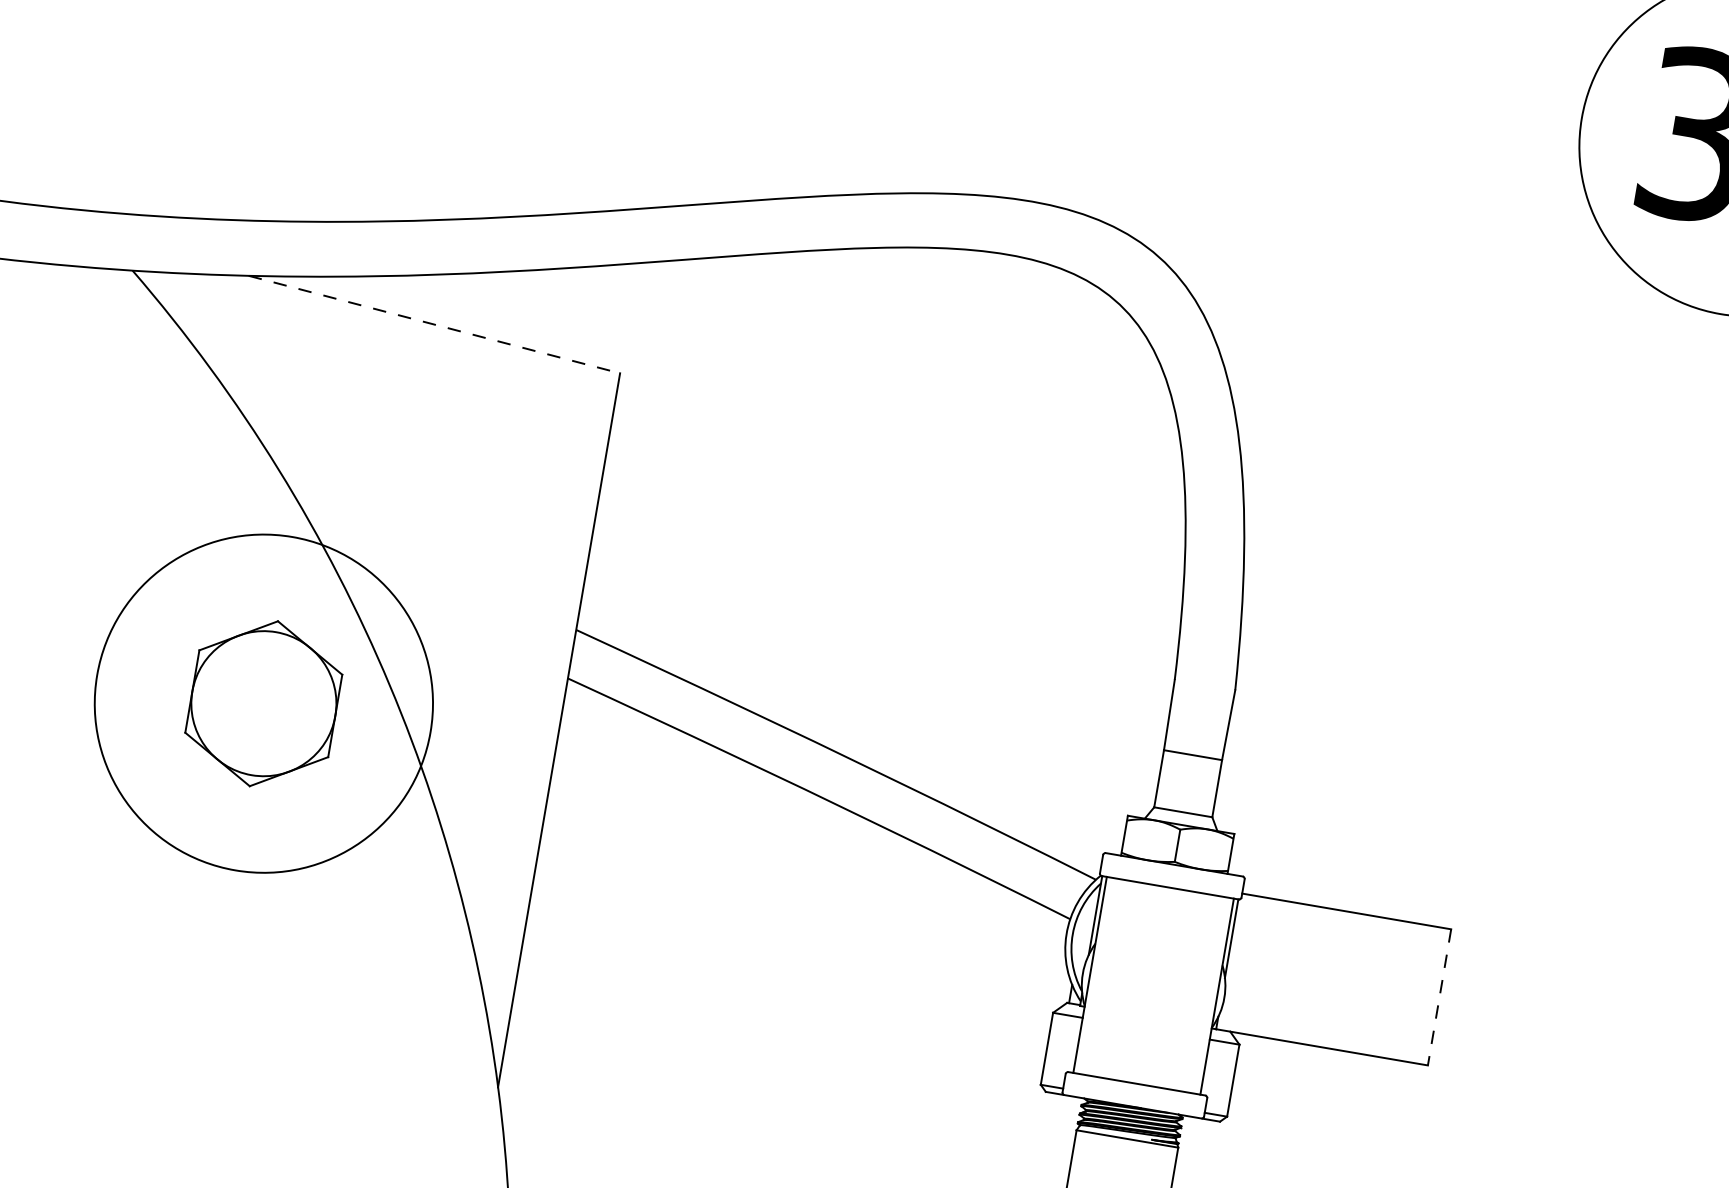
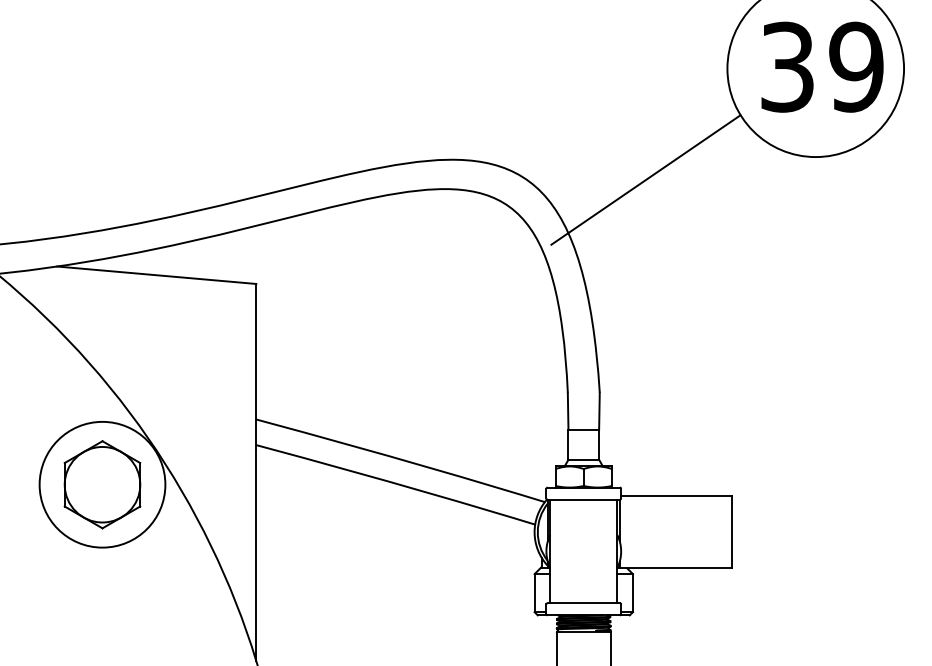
line: (1390, 301) -> (645, 179), added
line: (433, 324) -> (156, 275), dashed -> solid
circle: (263, 703) -> (102, 484), size x0.71
line: (1439, 997) -> (731, 532), dashed -> solid

